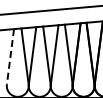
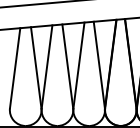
line: (10, 57) -> (15, 69), dashed -> solid

